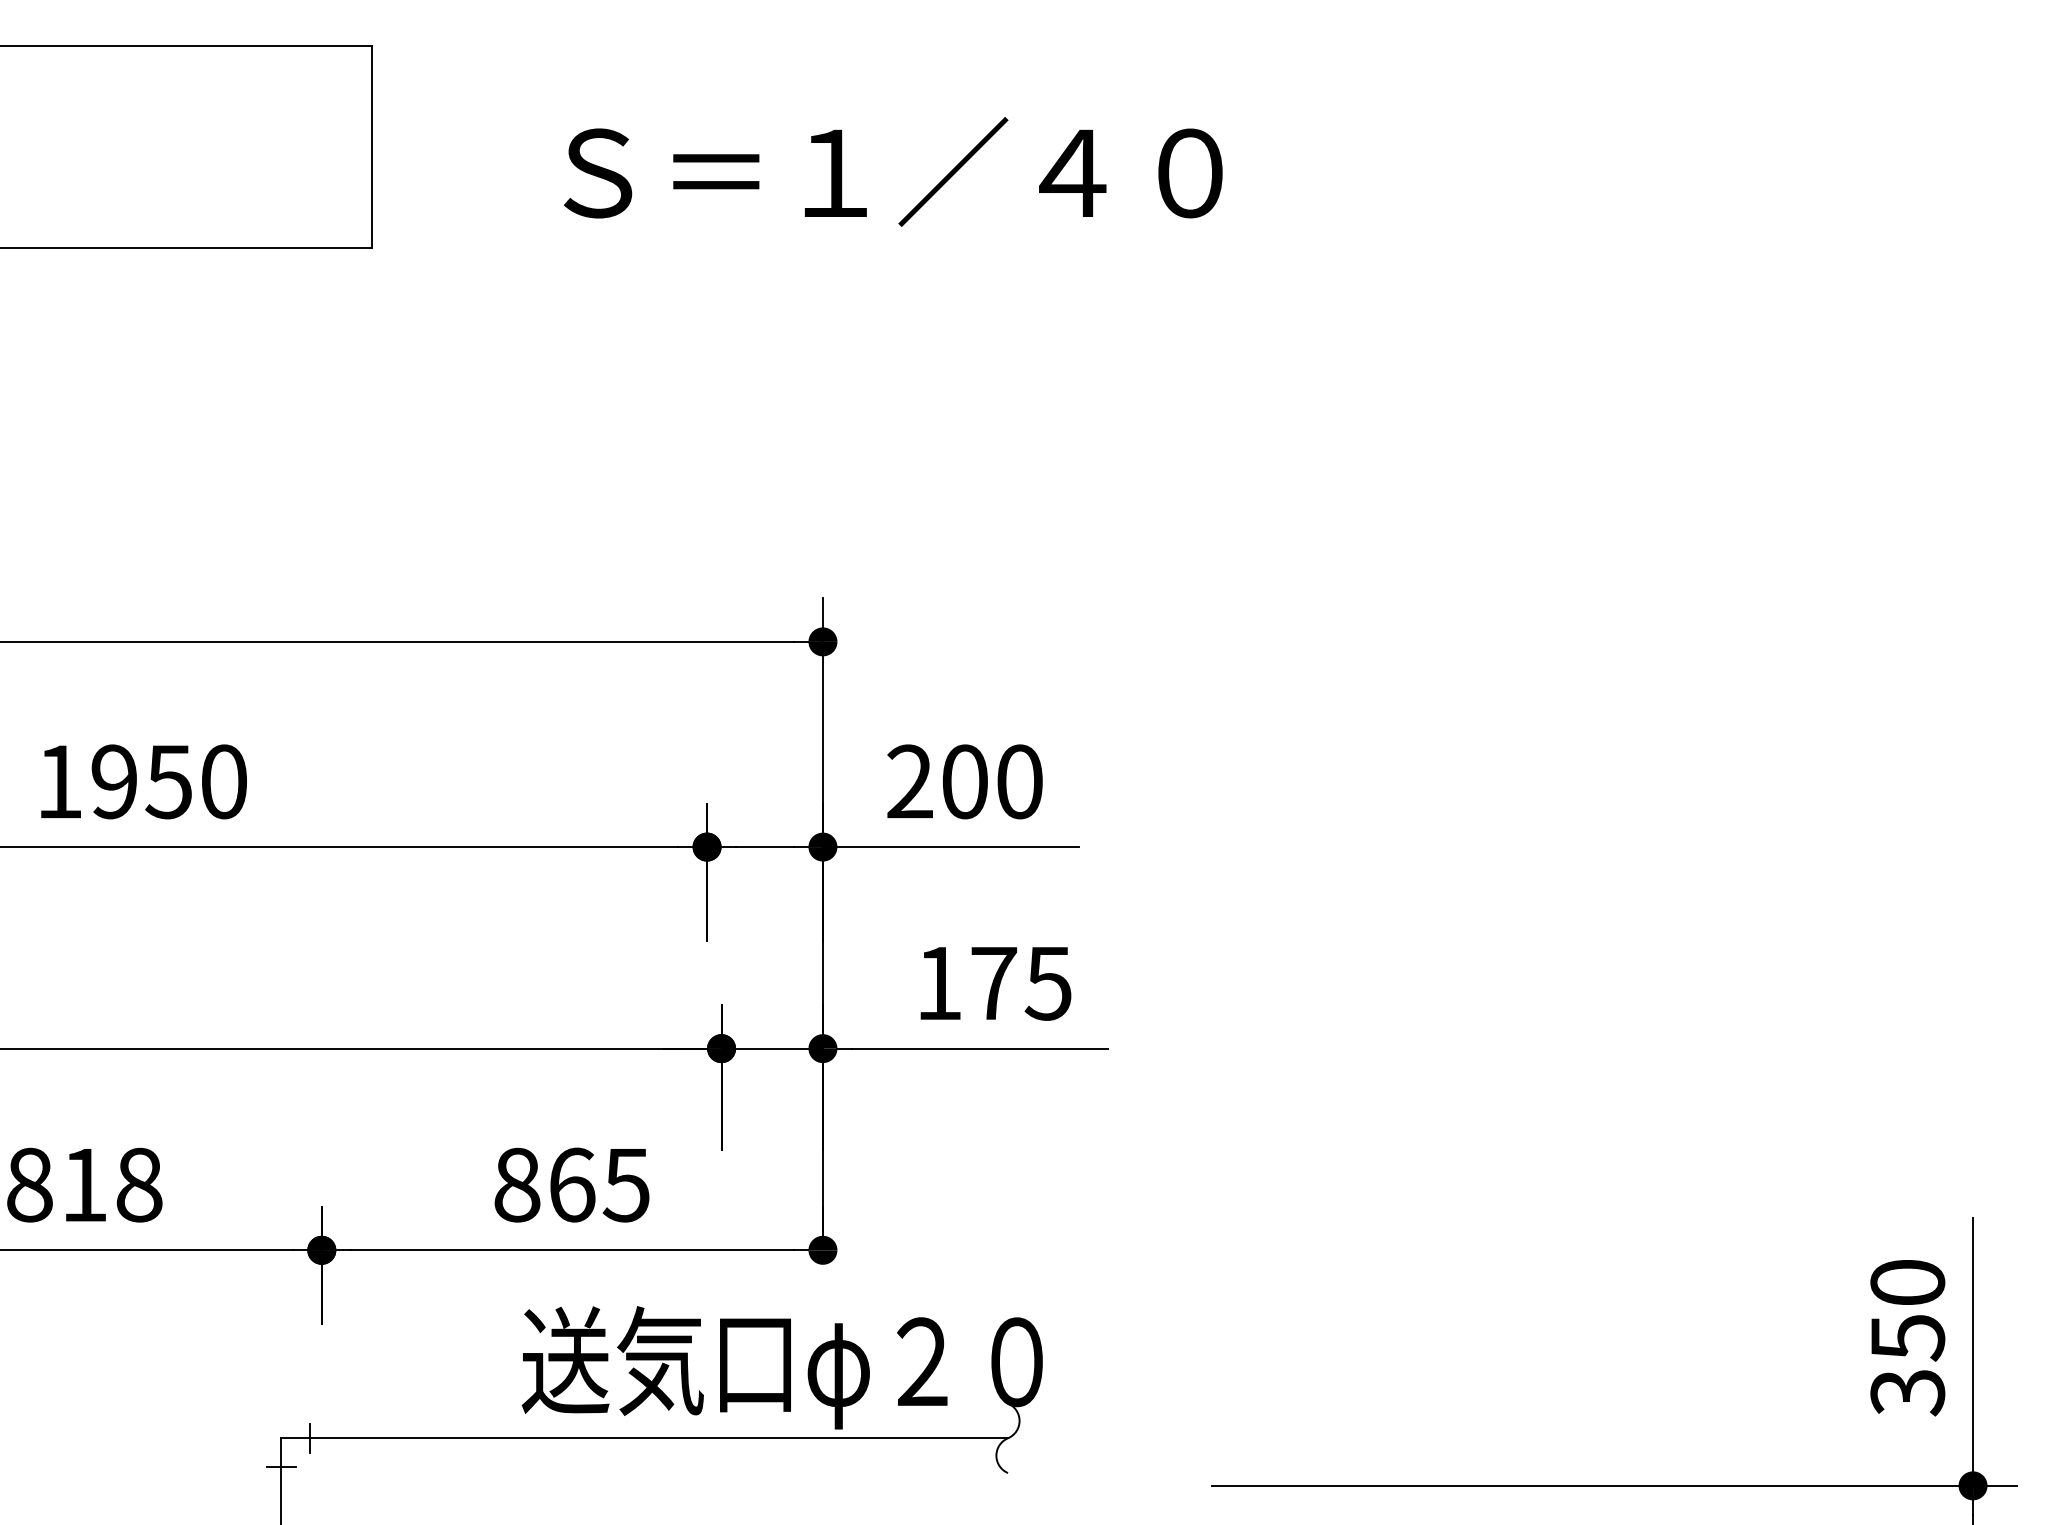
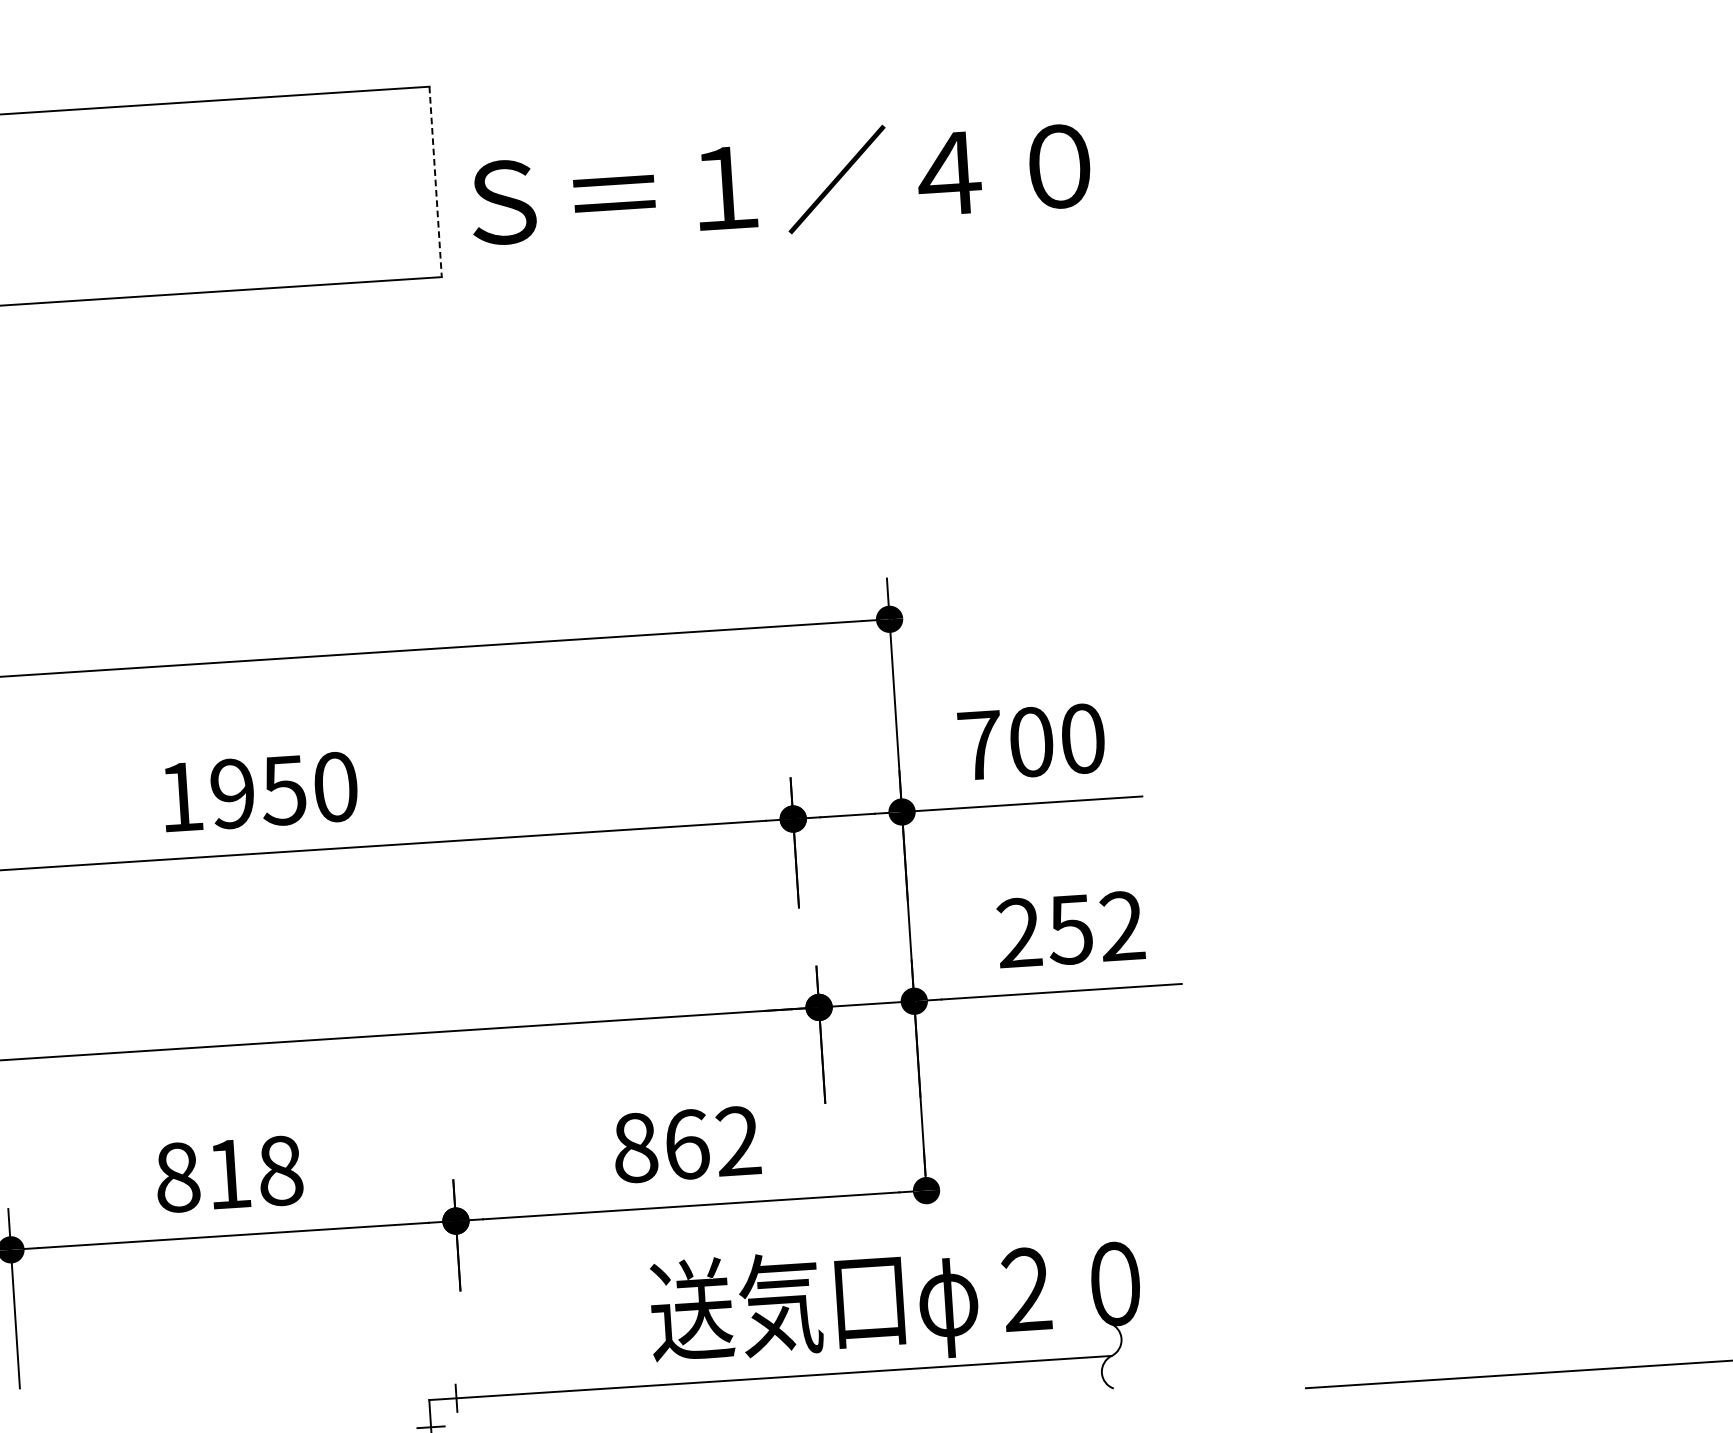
line: (371, 147) -> (435, 182), solid -> dashed
text: (892, 171) -> (779, 182), moved
text: (910, 781) -> (980, 745), 200 -> 700
text: (993, 983) -> (1070, 929), 175 -> 252
text: (625, 1184) -> (737, 1140), 865 -> 862

